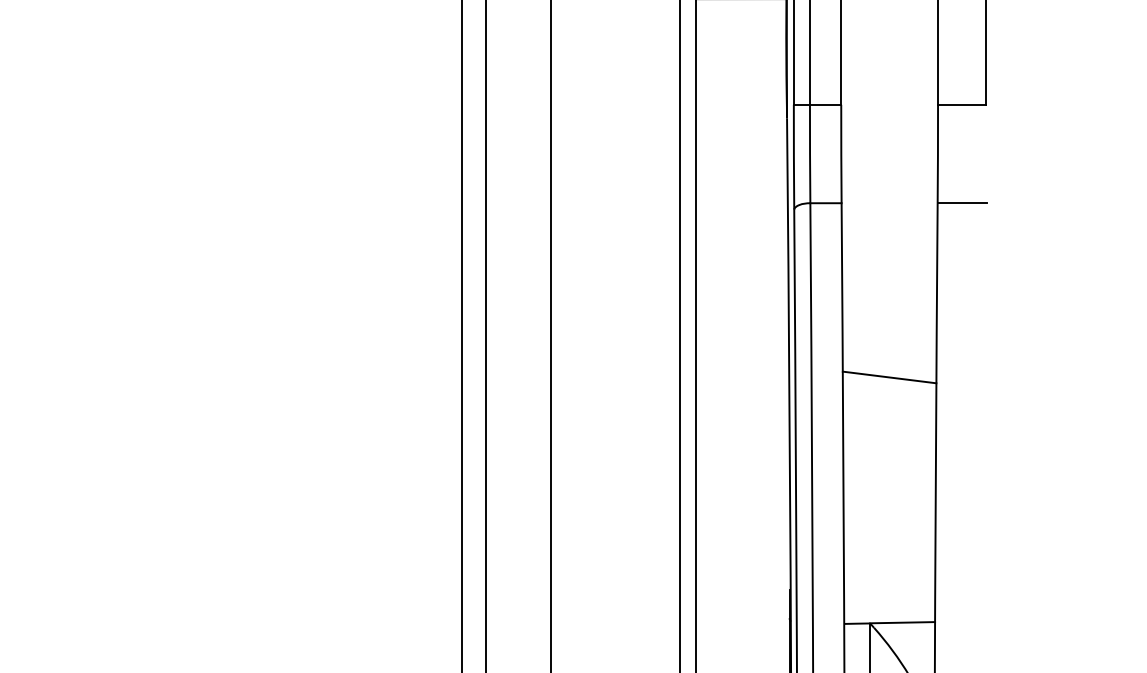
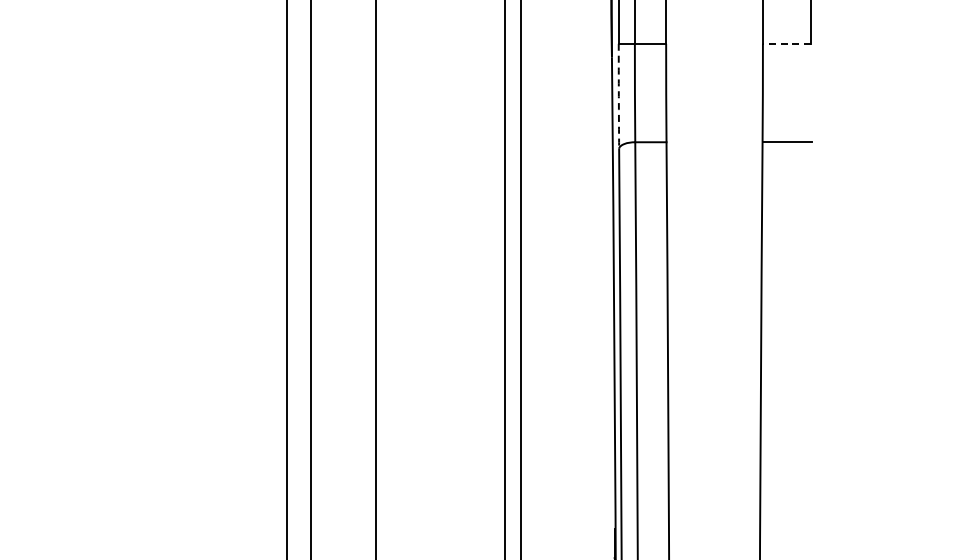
line: (961, 104) -> (786, 43), solid -> dashed
arc: (793, 157) -> (618, 96), solid -> dashed
line: (889, 377) -> (714, 316), removed

